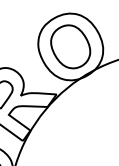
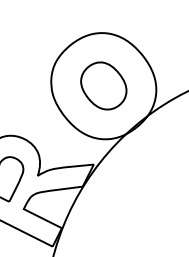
part: (70, 46) -> (103, 85), size x0.7

